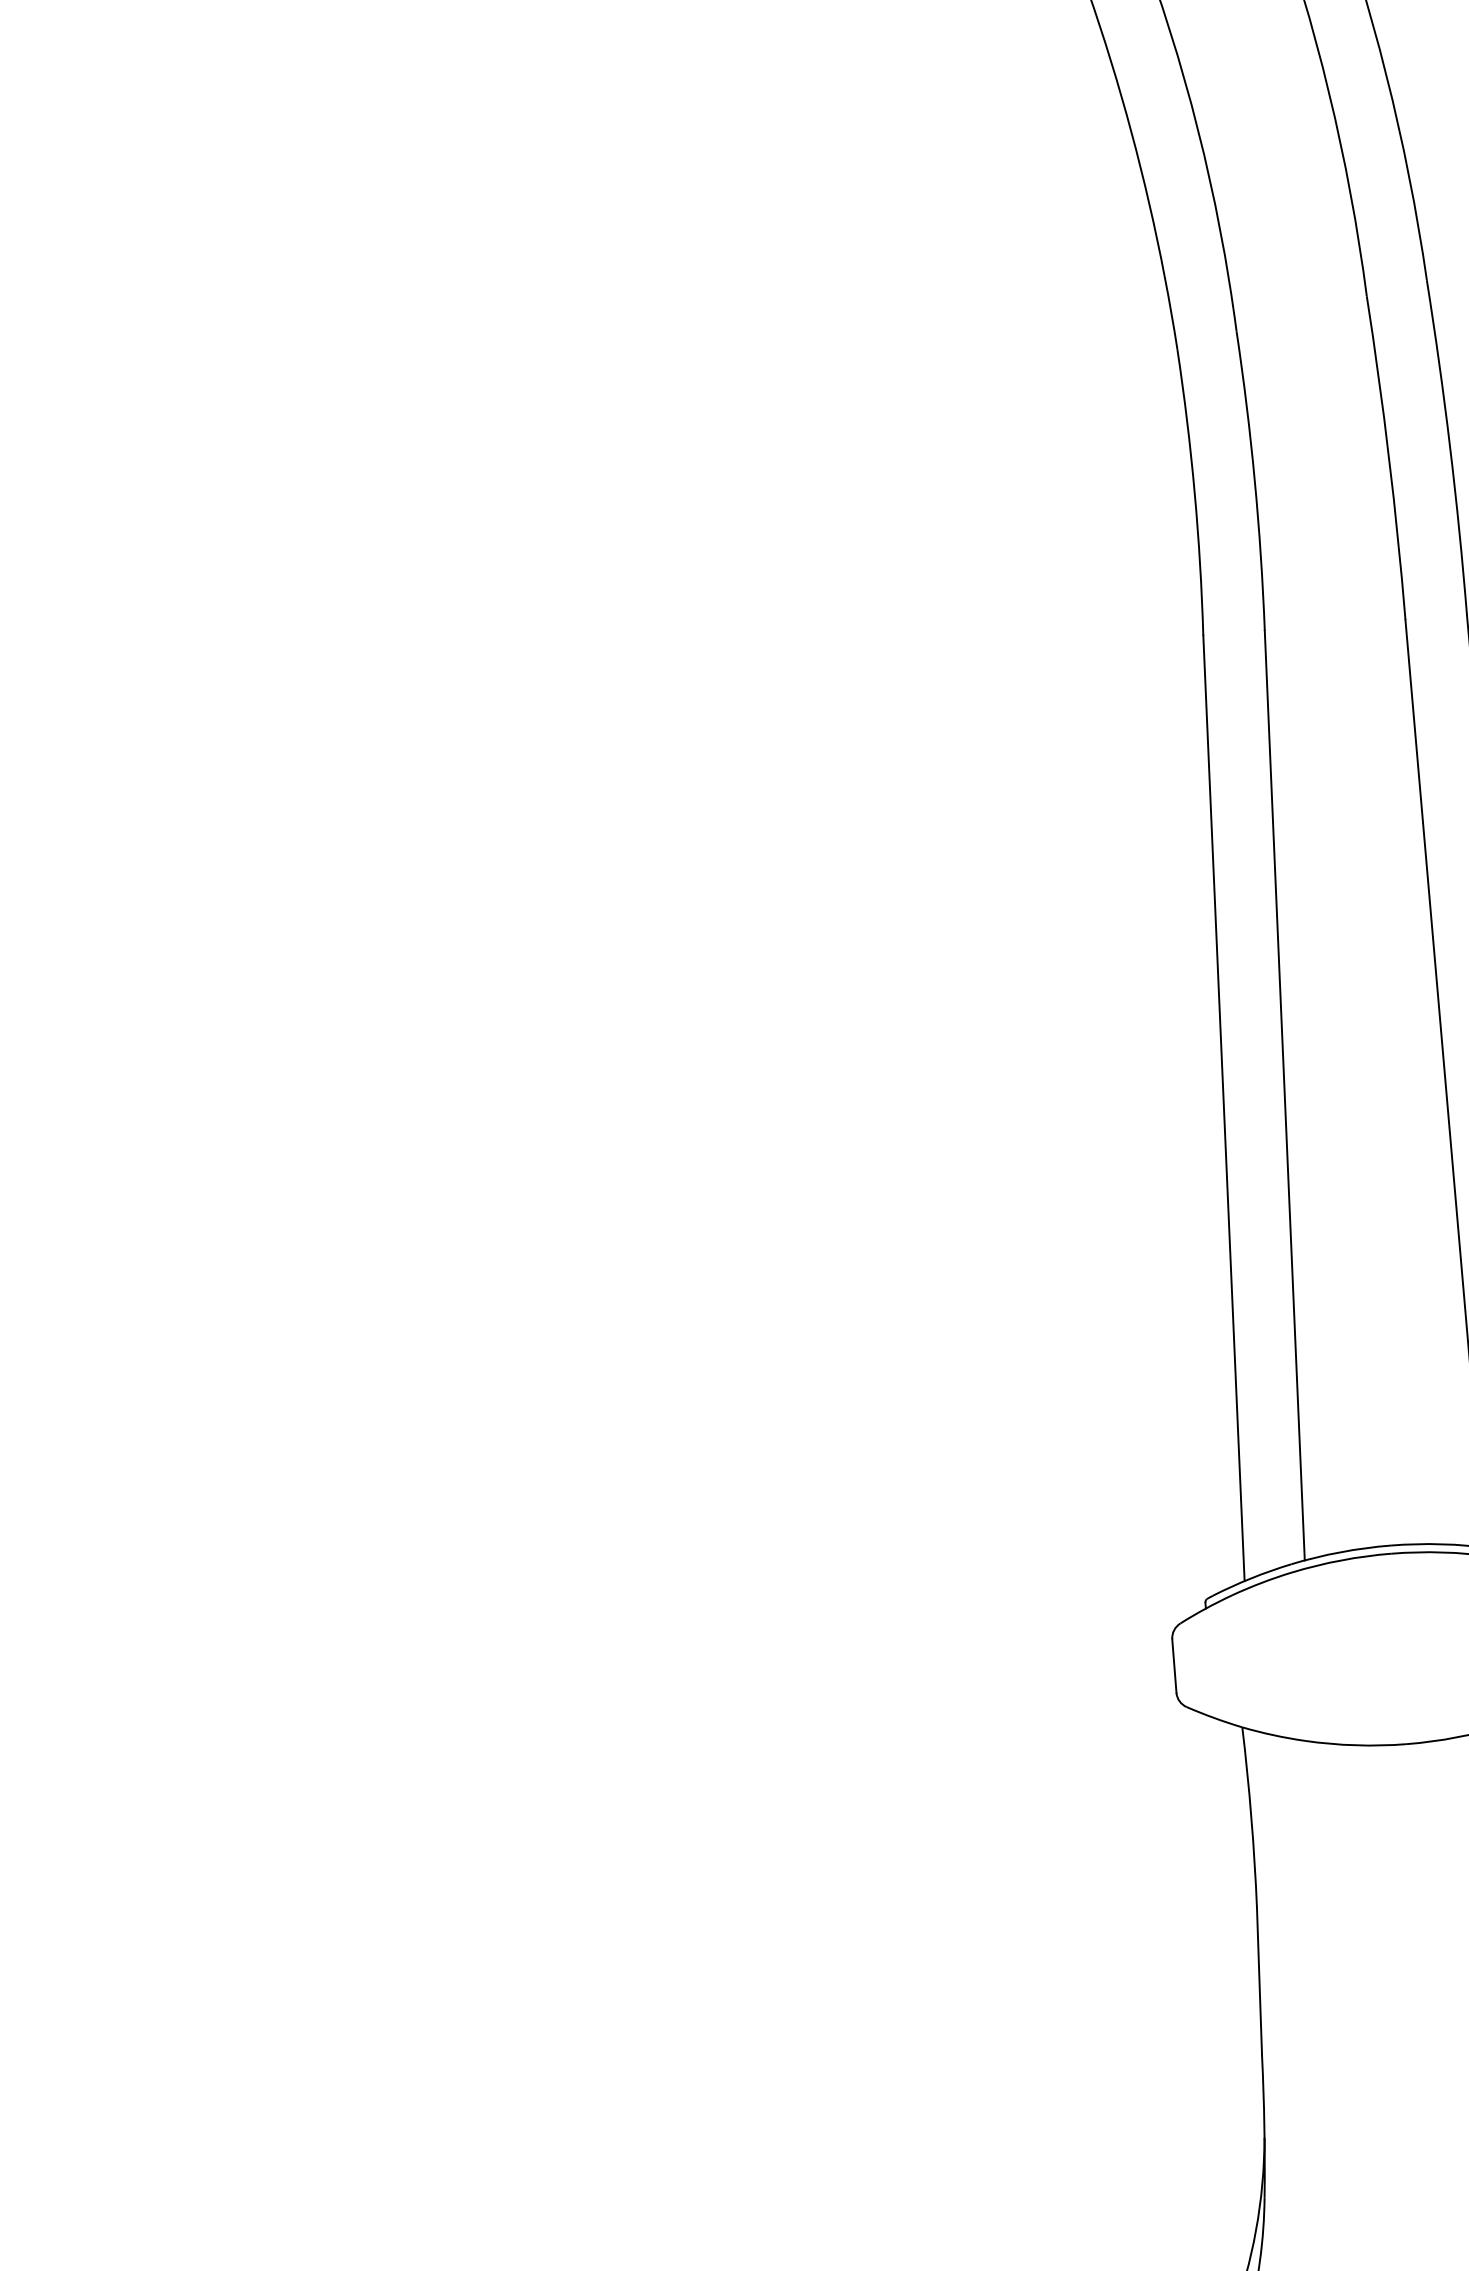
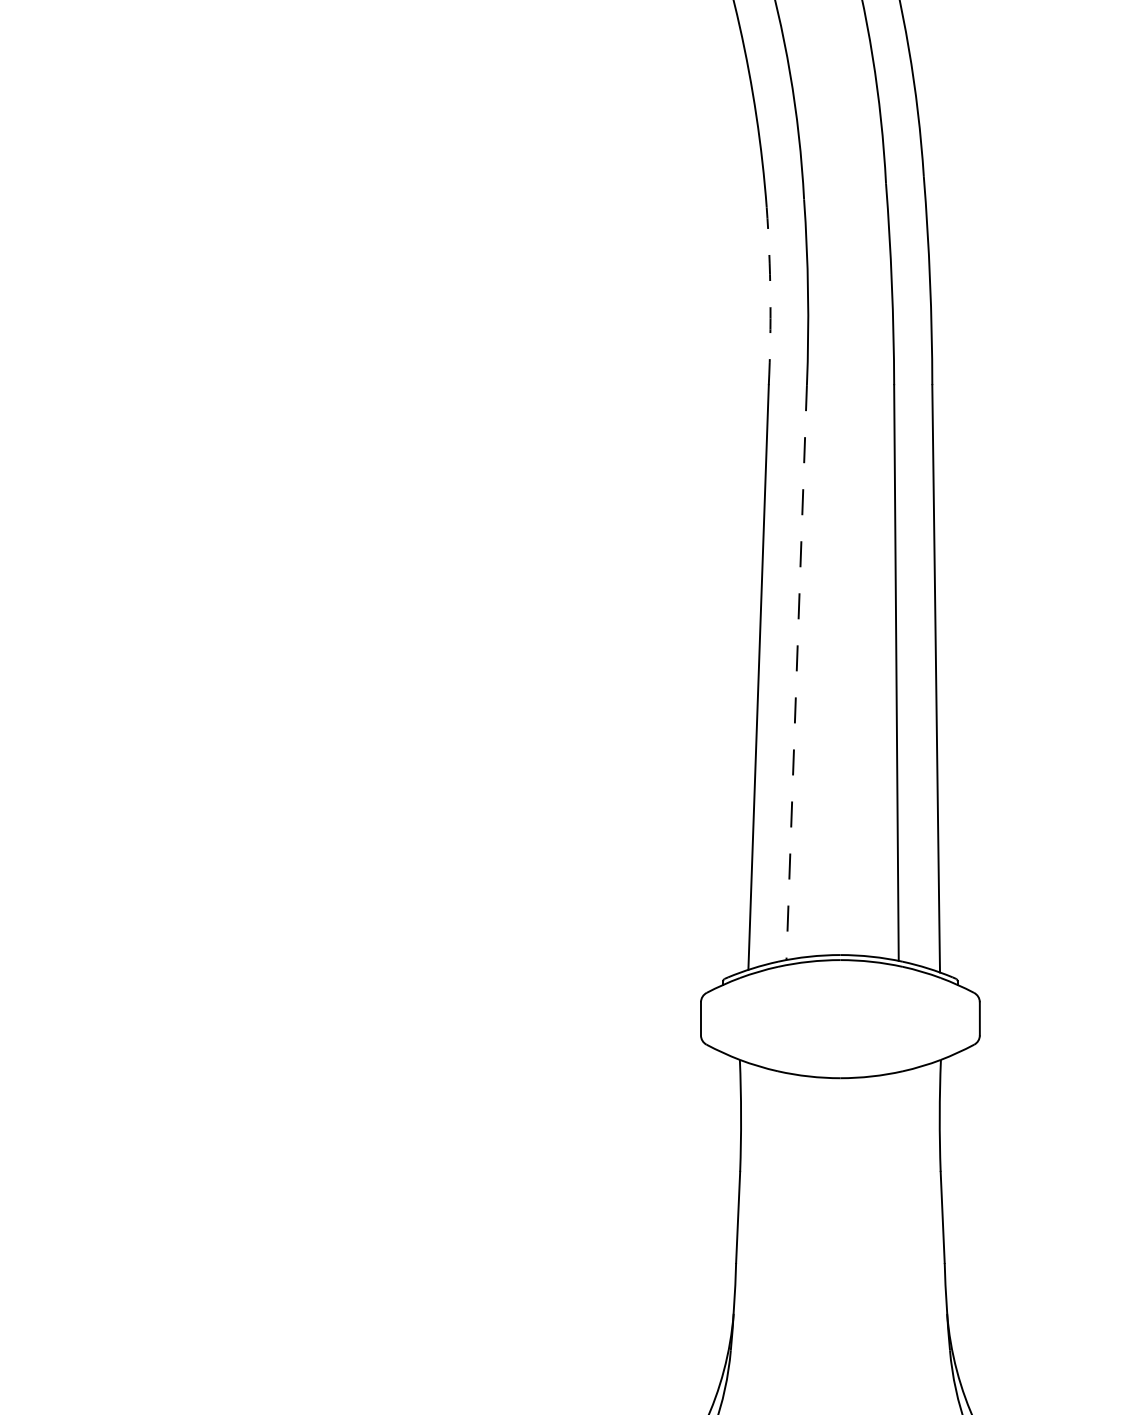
arc: (1194, 492) -> (770, 296), solid -> dashed
line: (1284, 1095) -> (796, 672), solid -> dashed

